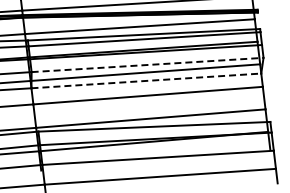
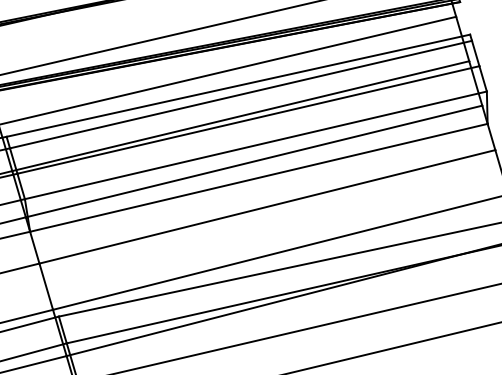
line: (148, 64) -> (257, 144), dashed -> solid
line: (146, 80) -> (258, 176), dashed -> solid

